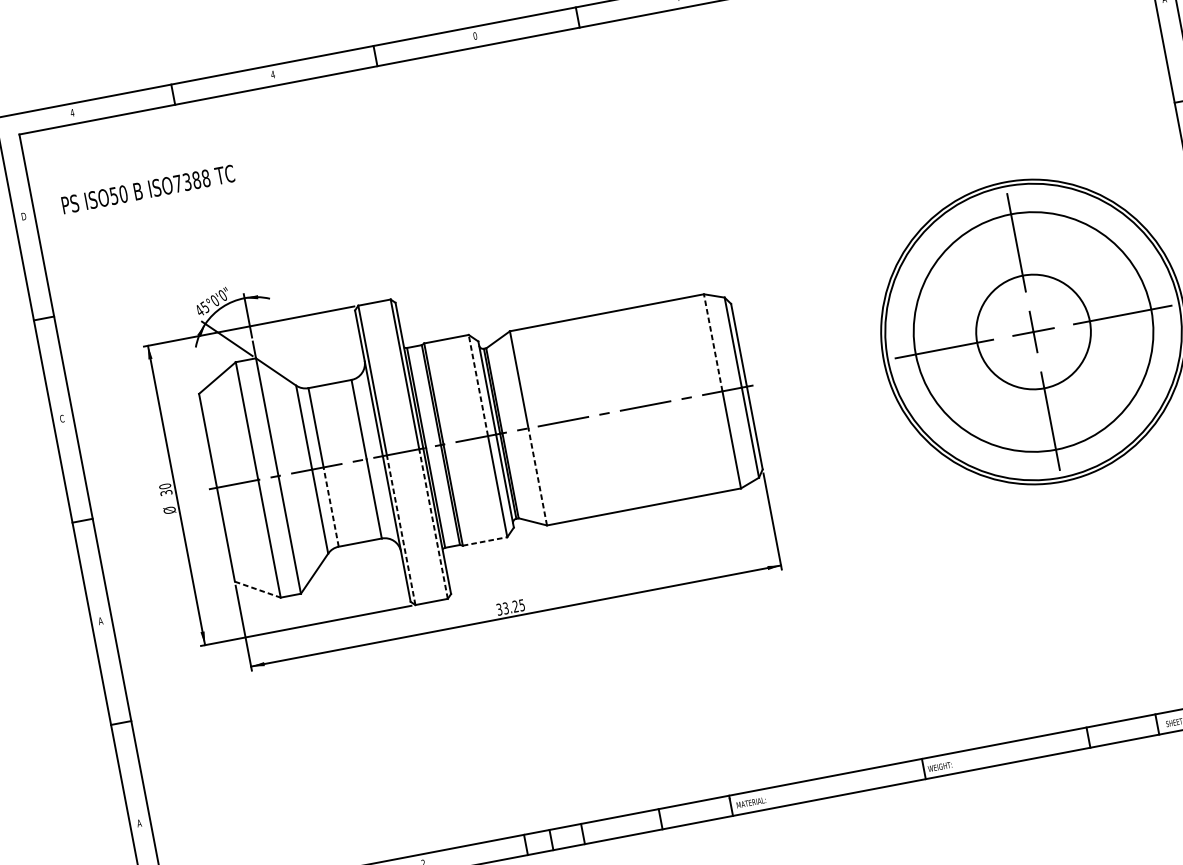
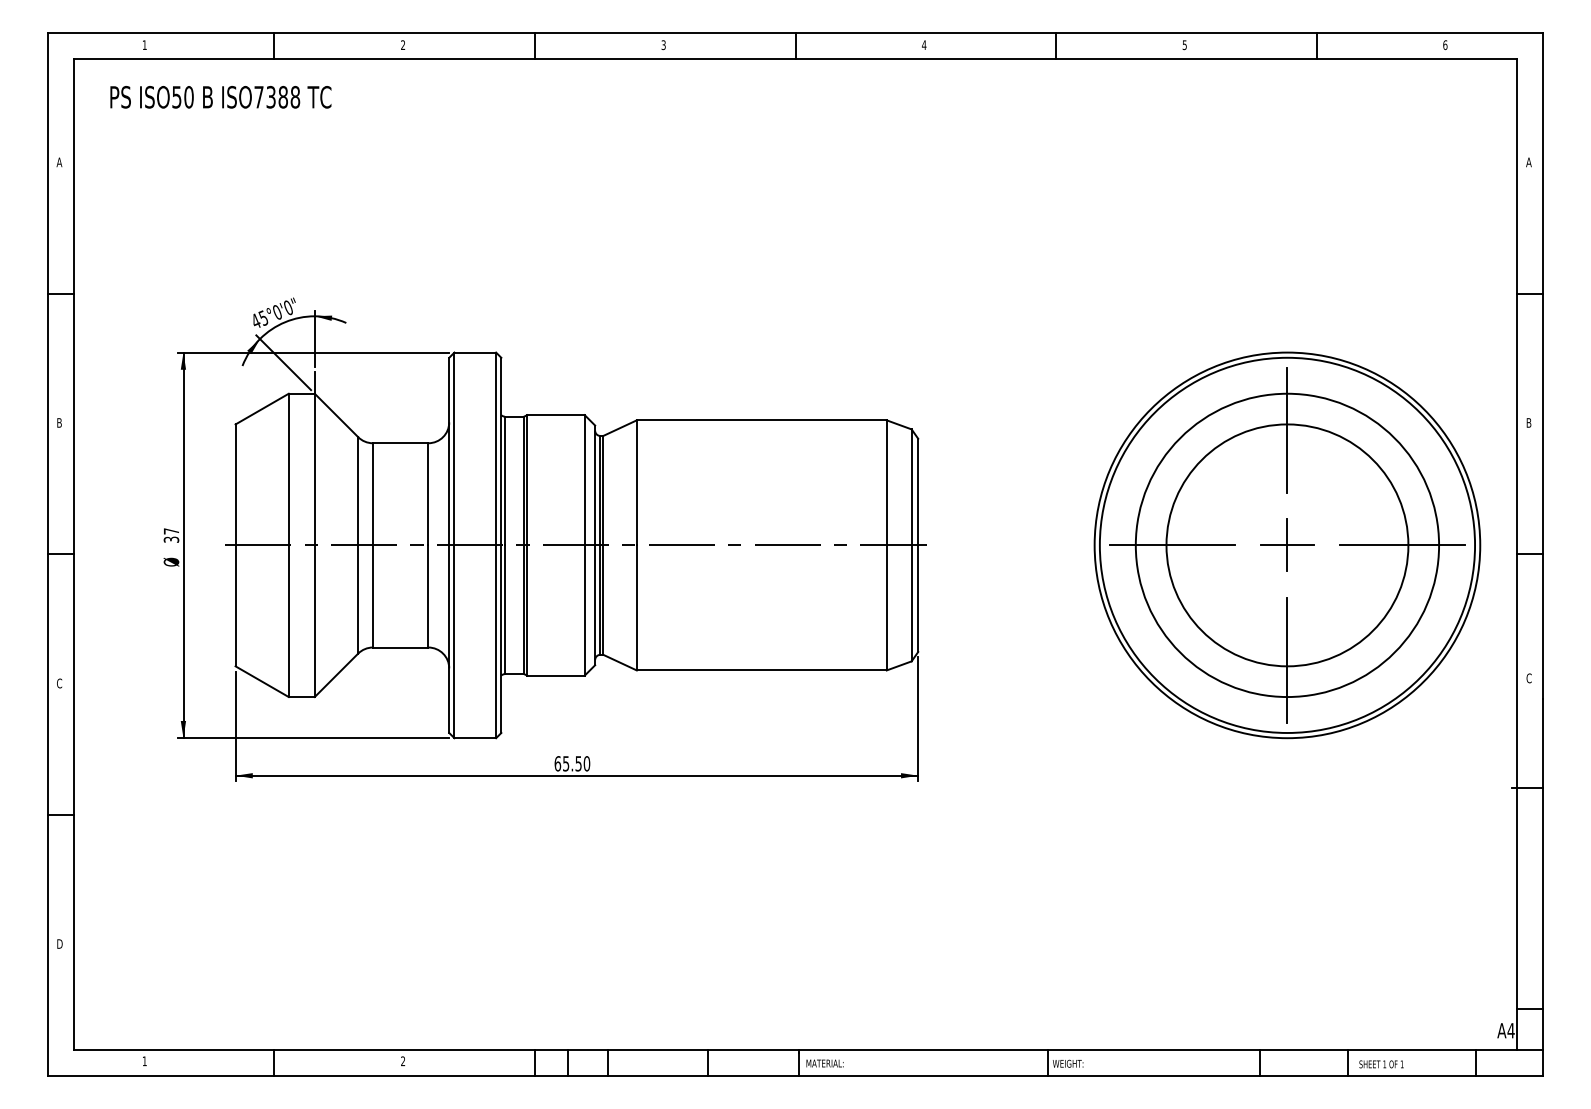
text: (475, 35) -> (663, 44), 0 -> 3
text: (272, 74) -> (402, 44), 4 -> 2
text: (72, 112) -> (144, 44), 4 -> 1
text: (147, 189) -> (220, 97), moved
text: (23, 216) -> (59, 162), D -> A
circle: (1033, 332) -> (1287, 545), size x1.67
line: (712, 342) -> (886, 482), dashed -> solid
line: (478, 384) -> (584, 479), dashed -> solid
text: (62, 418) -> (59, 422), C -> B
line: (537, 476) -> (636, 607), dashed -> solid
text: (165, 486) -> (171, 531), 30 -> 37
line: (330, 506) -> (372, 595), dashed -> solid
line: (433, 523) -> (496, 641), dashed -> solid
line: (401, 529) -> (454, 641), dashed -> solid
line: (485, 541) -> (556, 675), dashed -> solid
line: (258, 589) -> (262, 681), dashed -> solid
text: (510, 607) -> (572, 763), 33.25 -> 65.50
text: (100, 621) -> (59, 683), A -> C
text: (139, 822) -> (59, 943), A -> D

